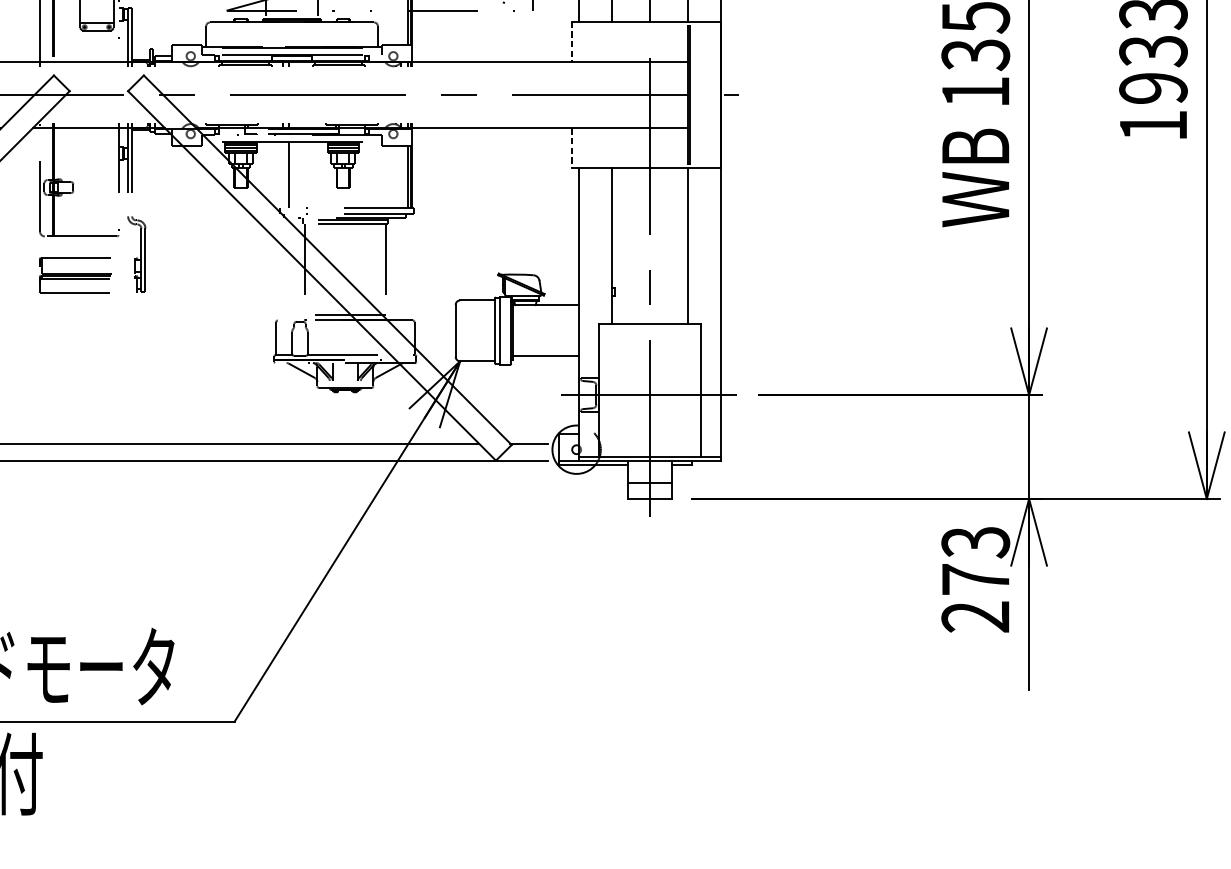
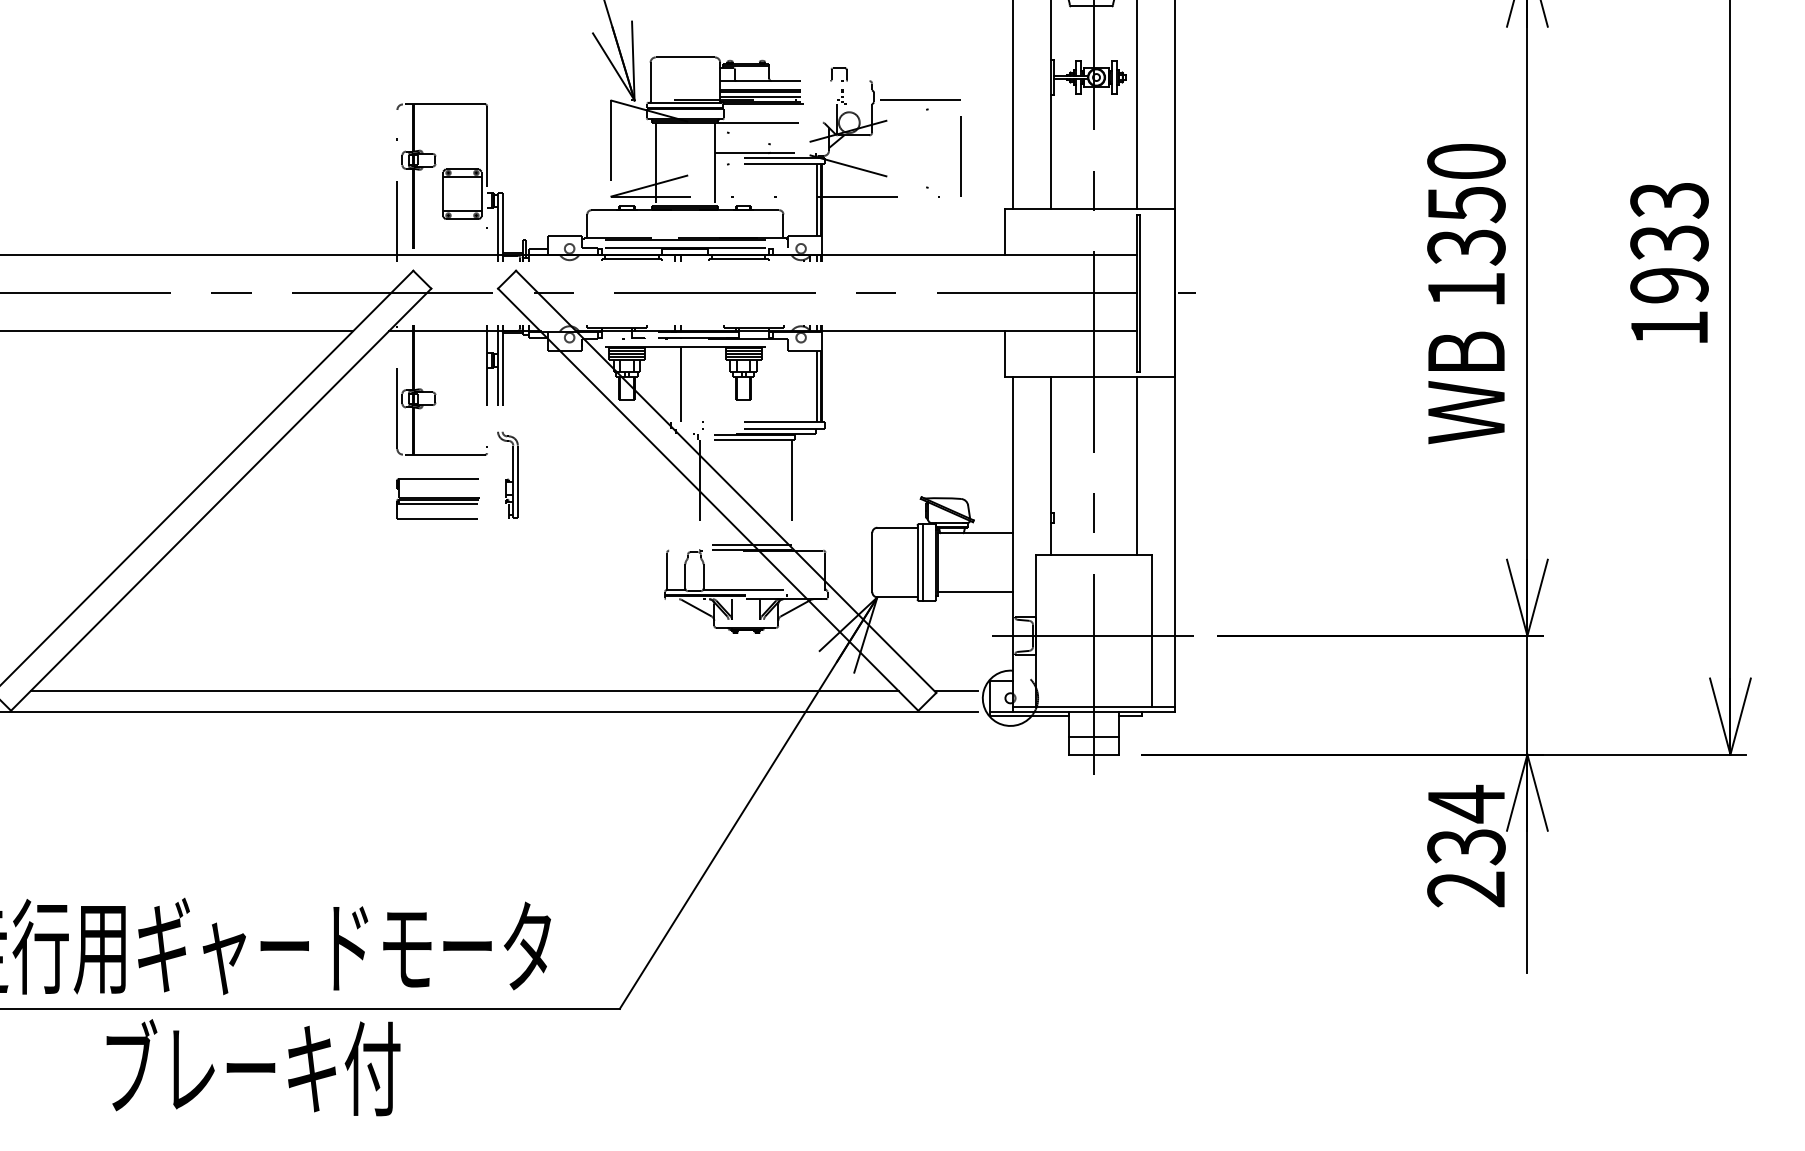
line: (572, 42) -> (1005, 232), dashed -> solid
line: (572, 148) -> (1005, 354), dashed -> solid
text: (975, 560) -> (1466, 824), 273 -> 234

